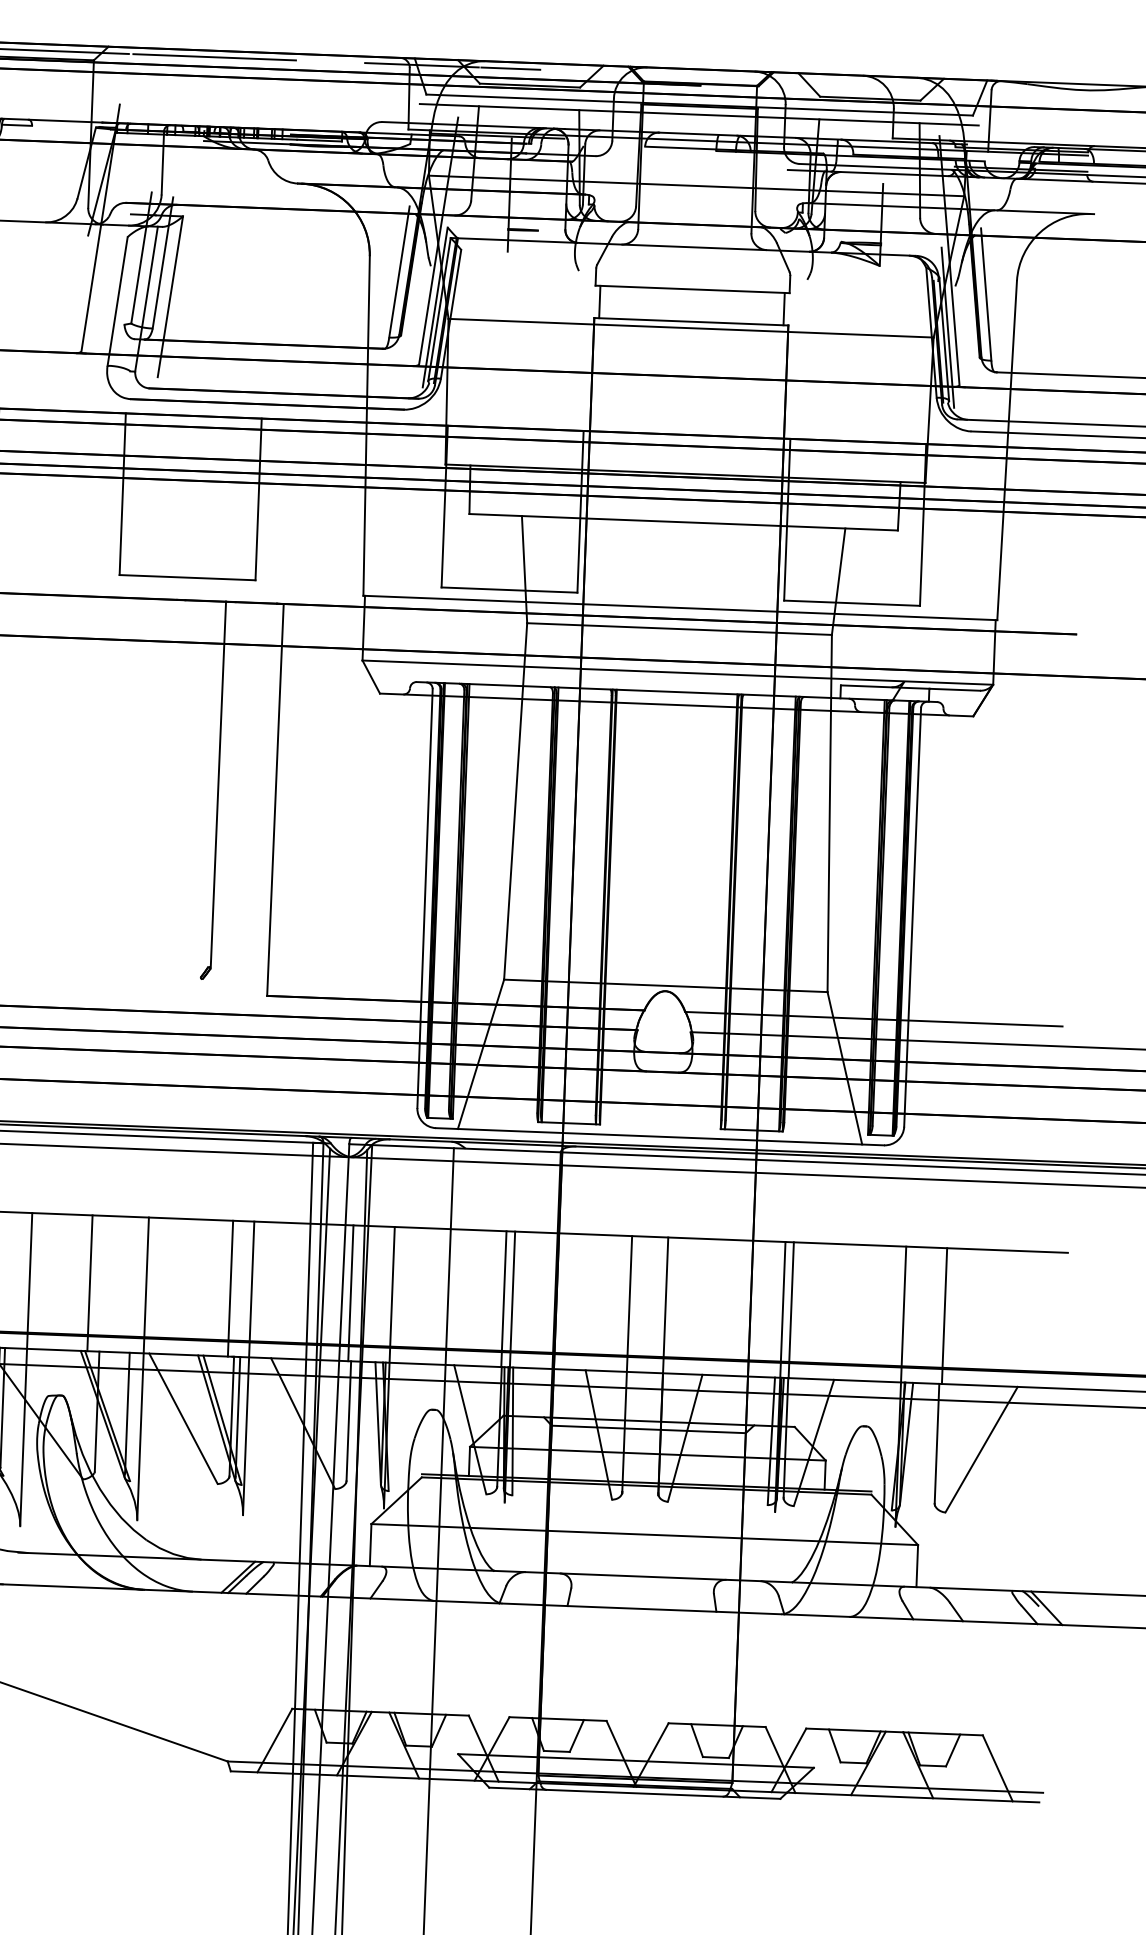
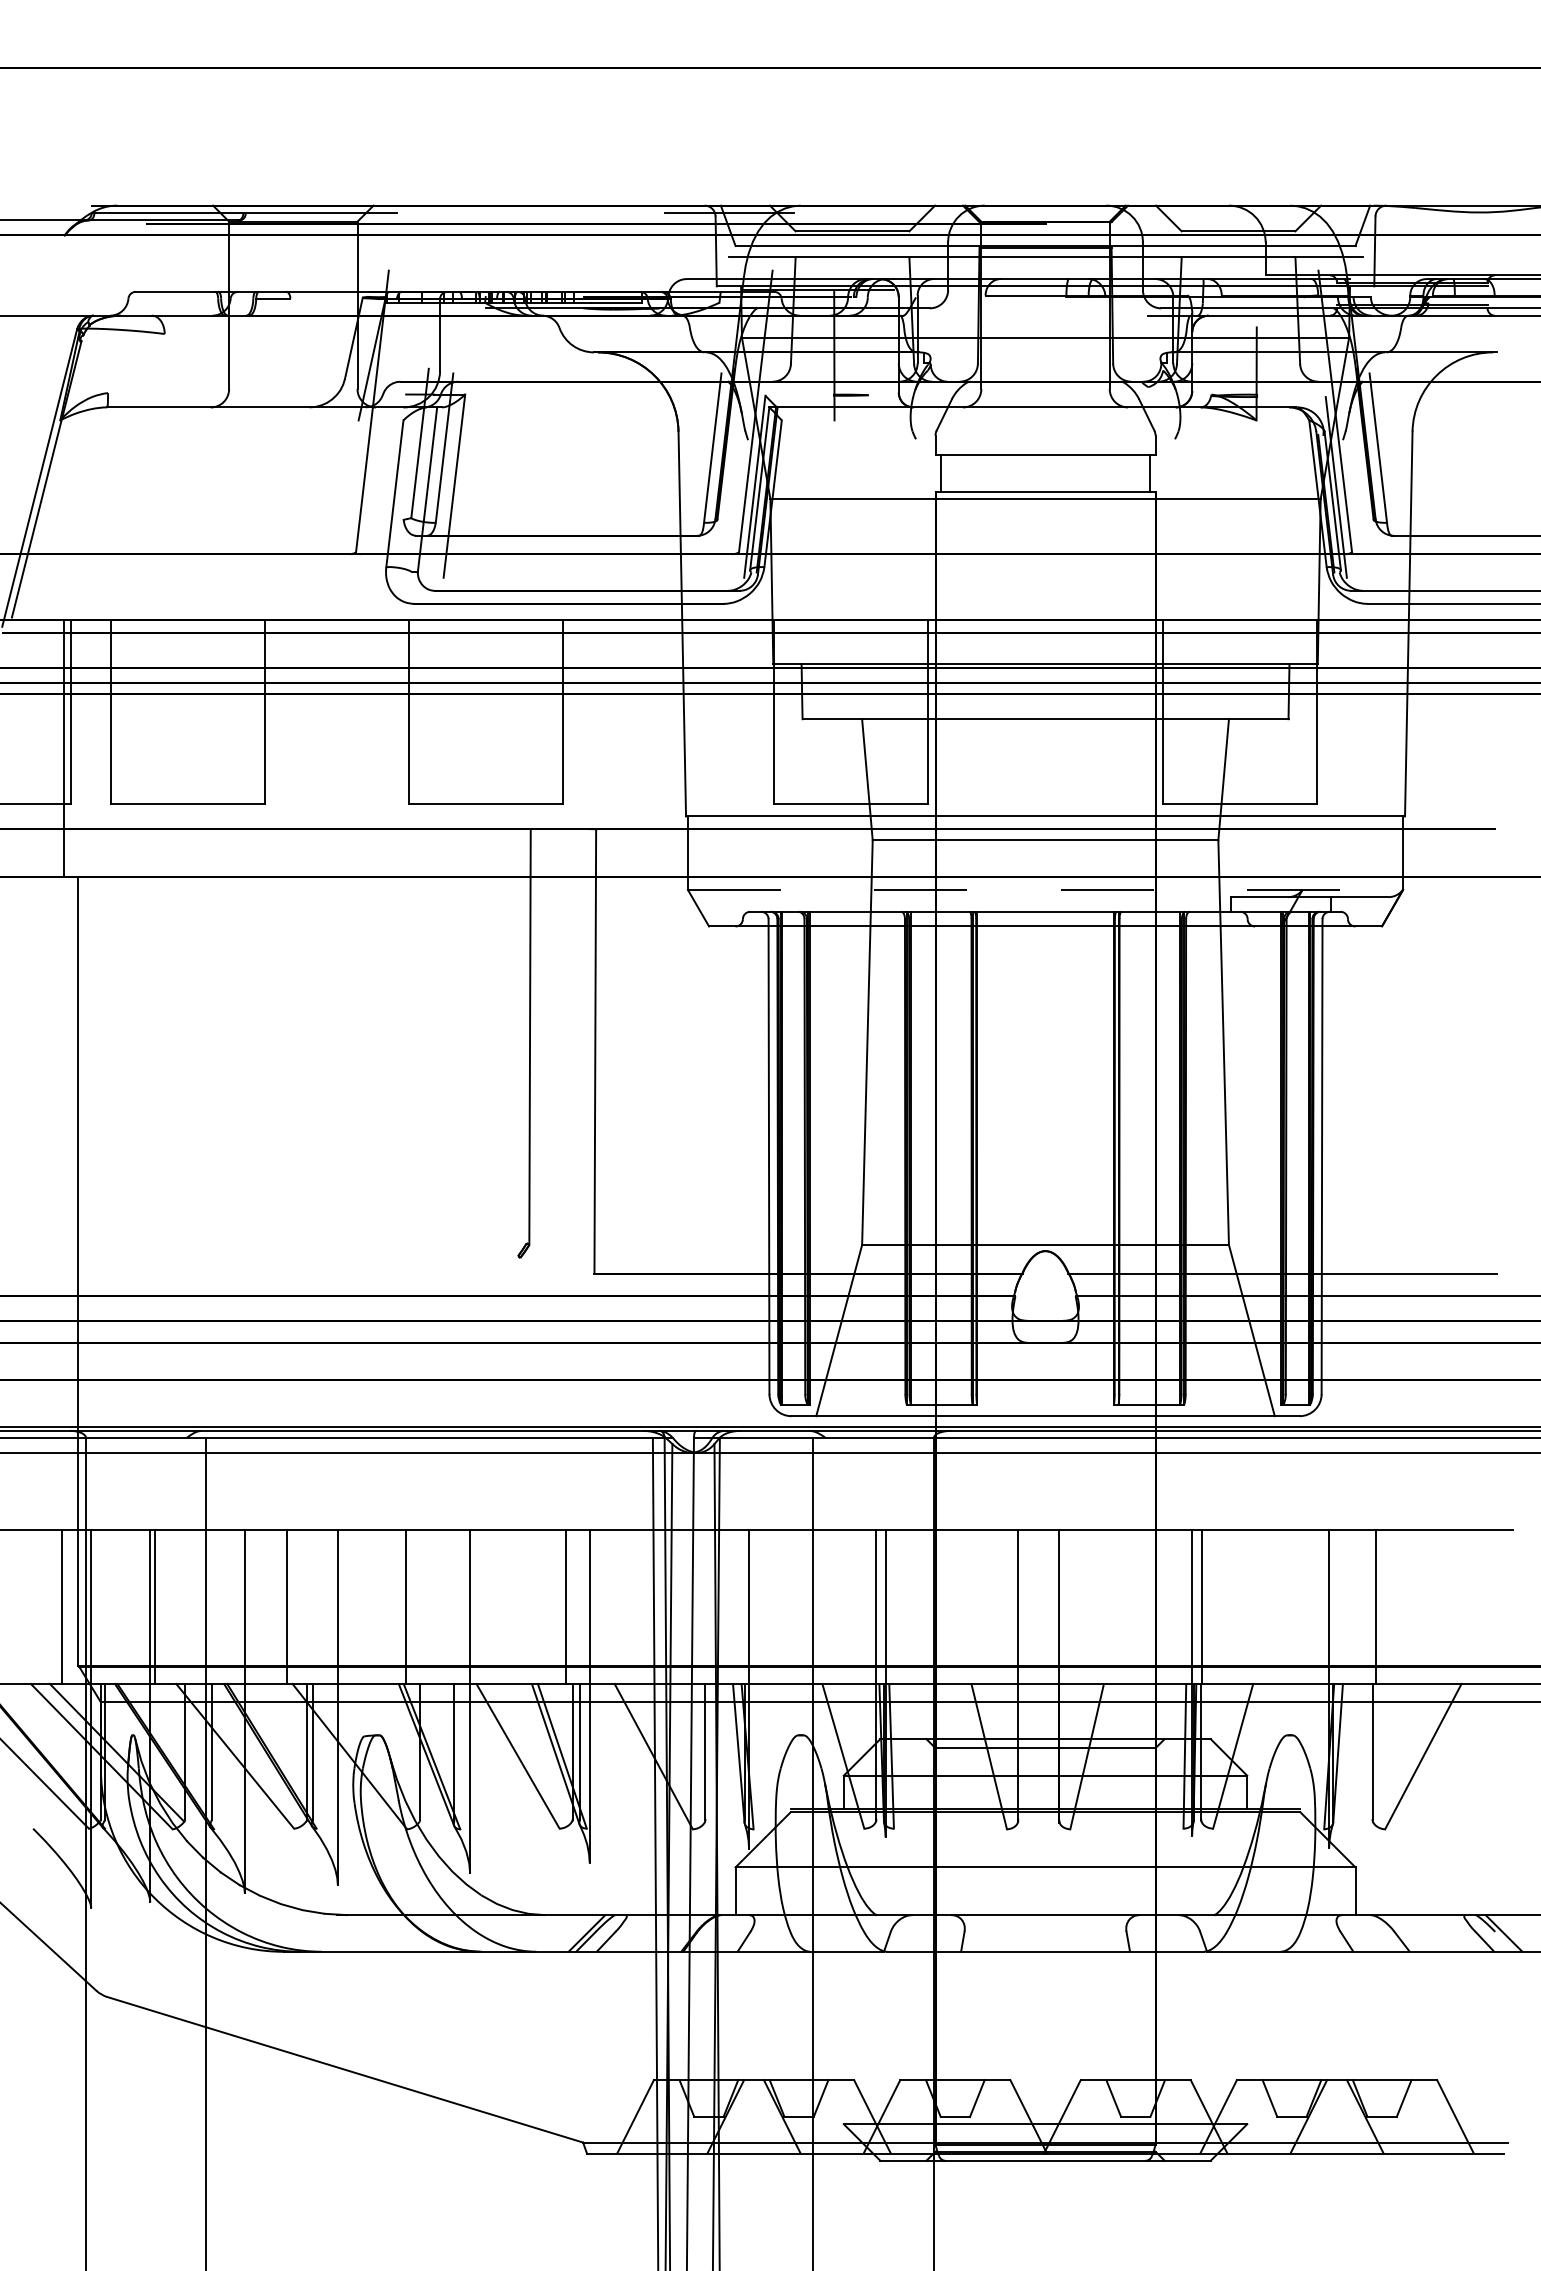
line: (214, 57) -> (493, 213), removed
line: (510, 69) -> (829, 213), removed
line: (677, 672) -> (1045, 889), solid -> dashed
line: (351, 1292) -> (702, 1606), removed

